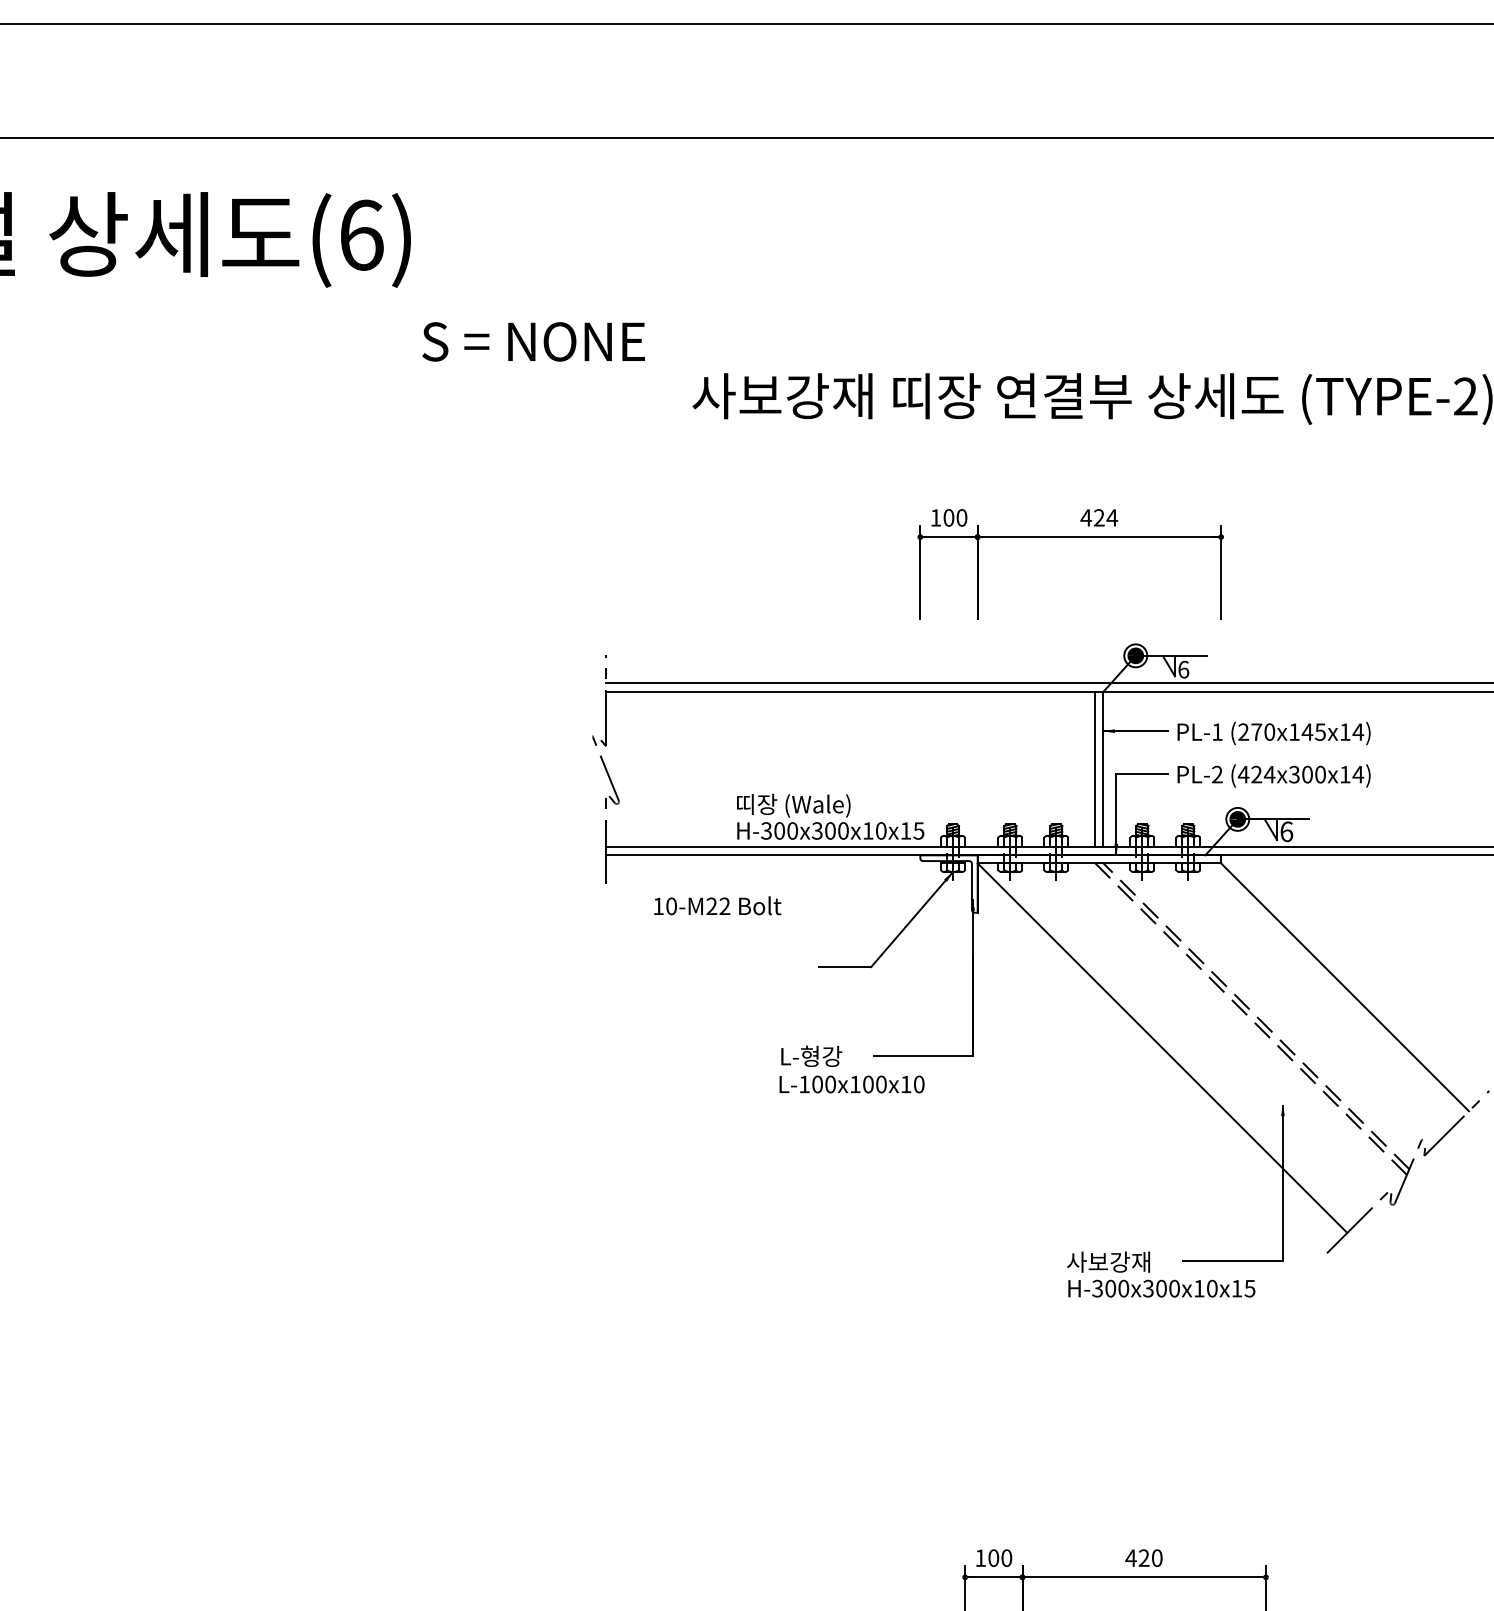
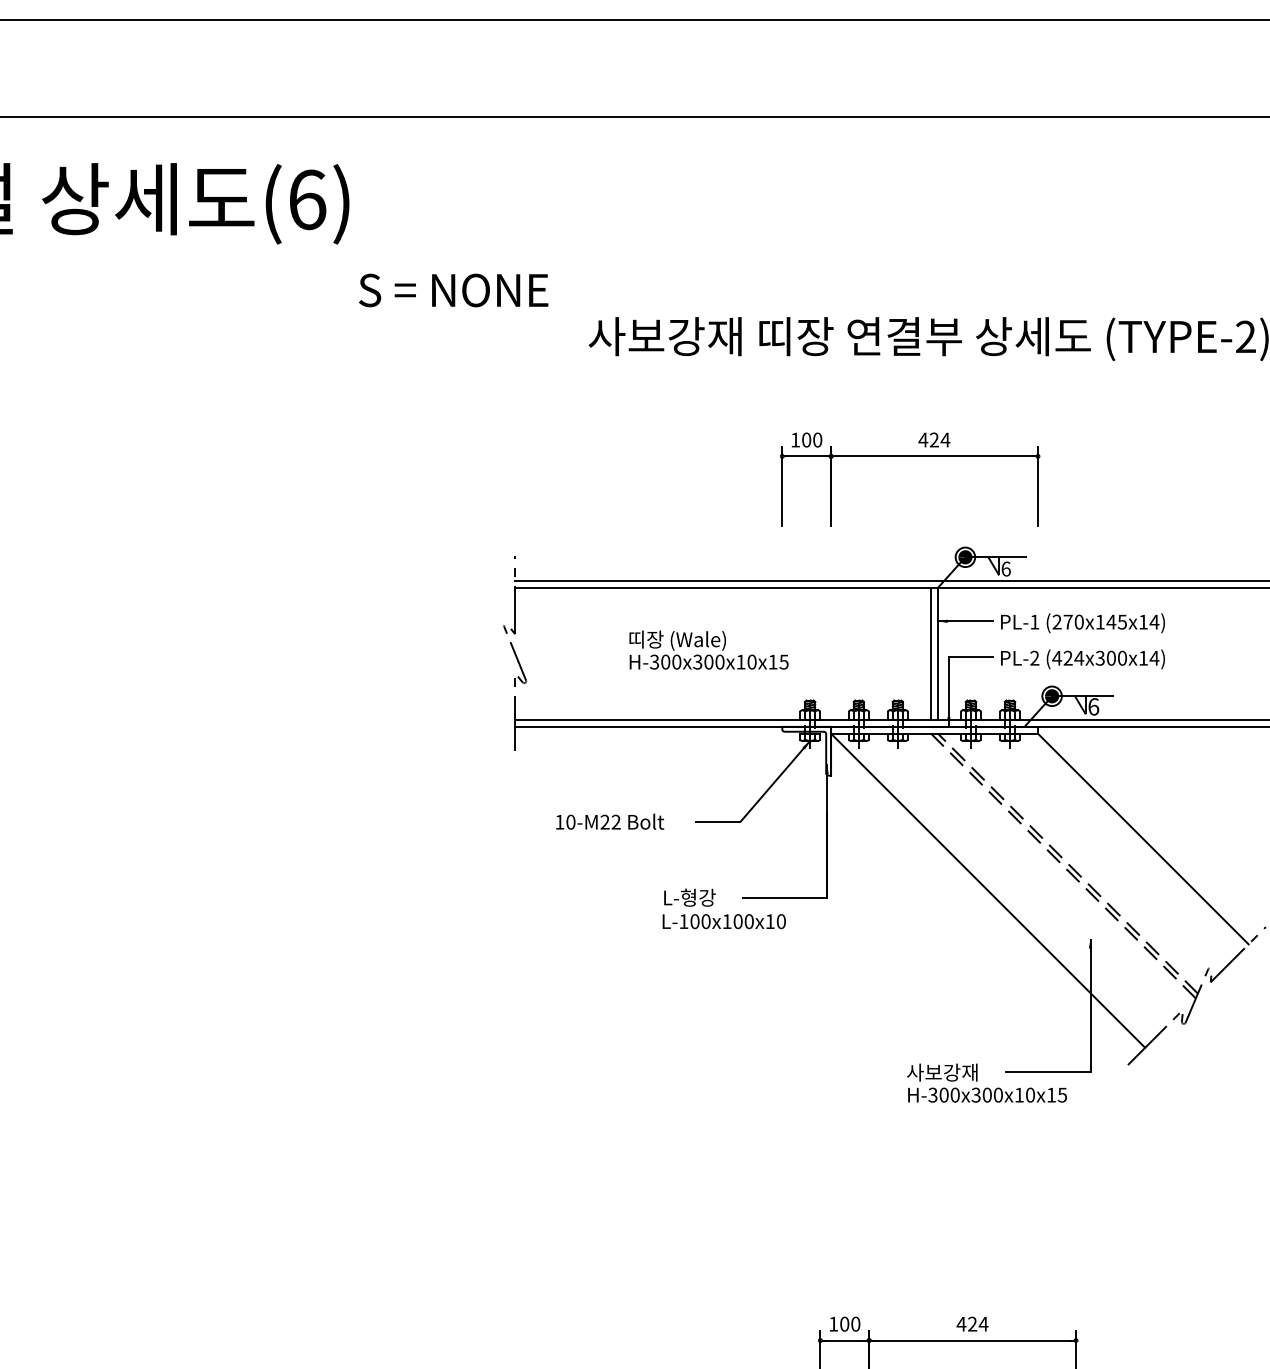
text: (829, 816) -> (708, 649), moved
text: (718, 905) -> (610, 821), moved
text: (1157, 1557) -> (983, 1323), 420 -> 424

